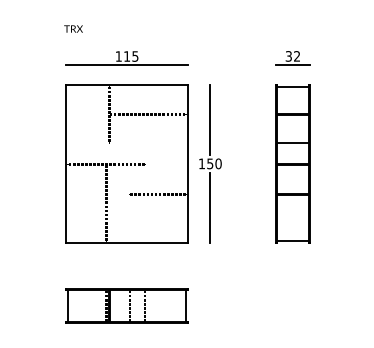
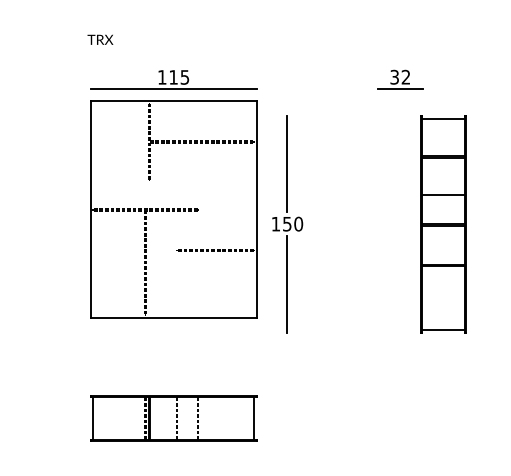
part: (127, 164) -> (173, 209), moved
part: (293, 164) -> (443, 224), moved

